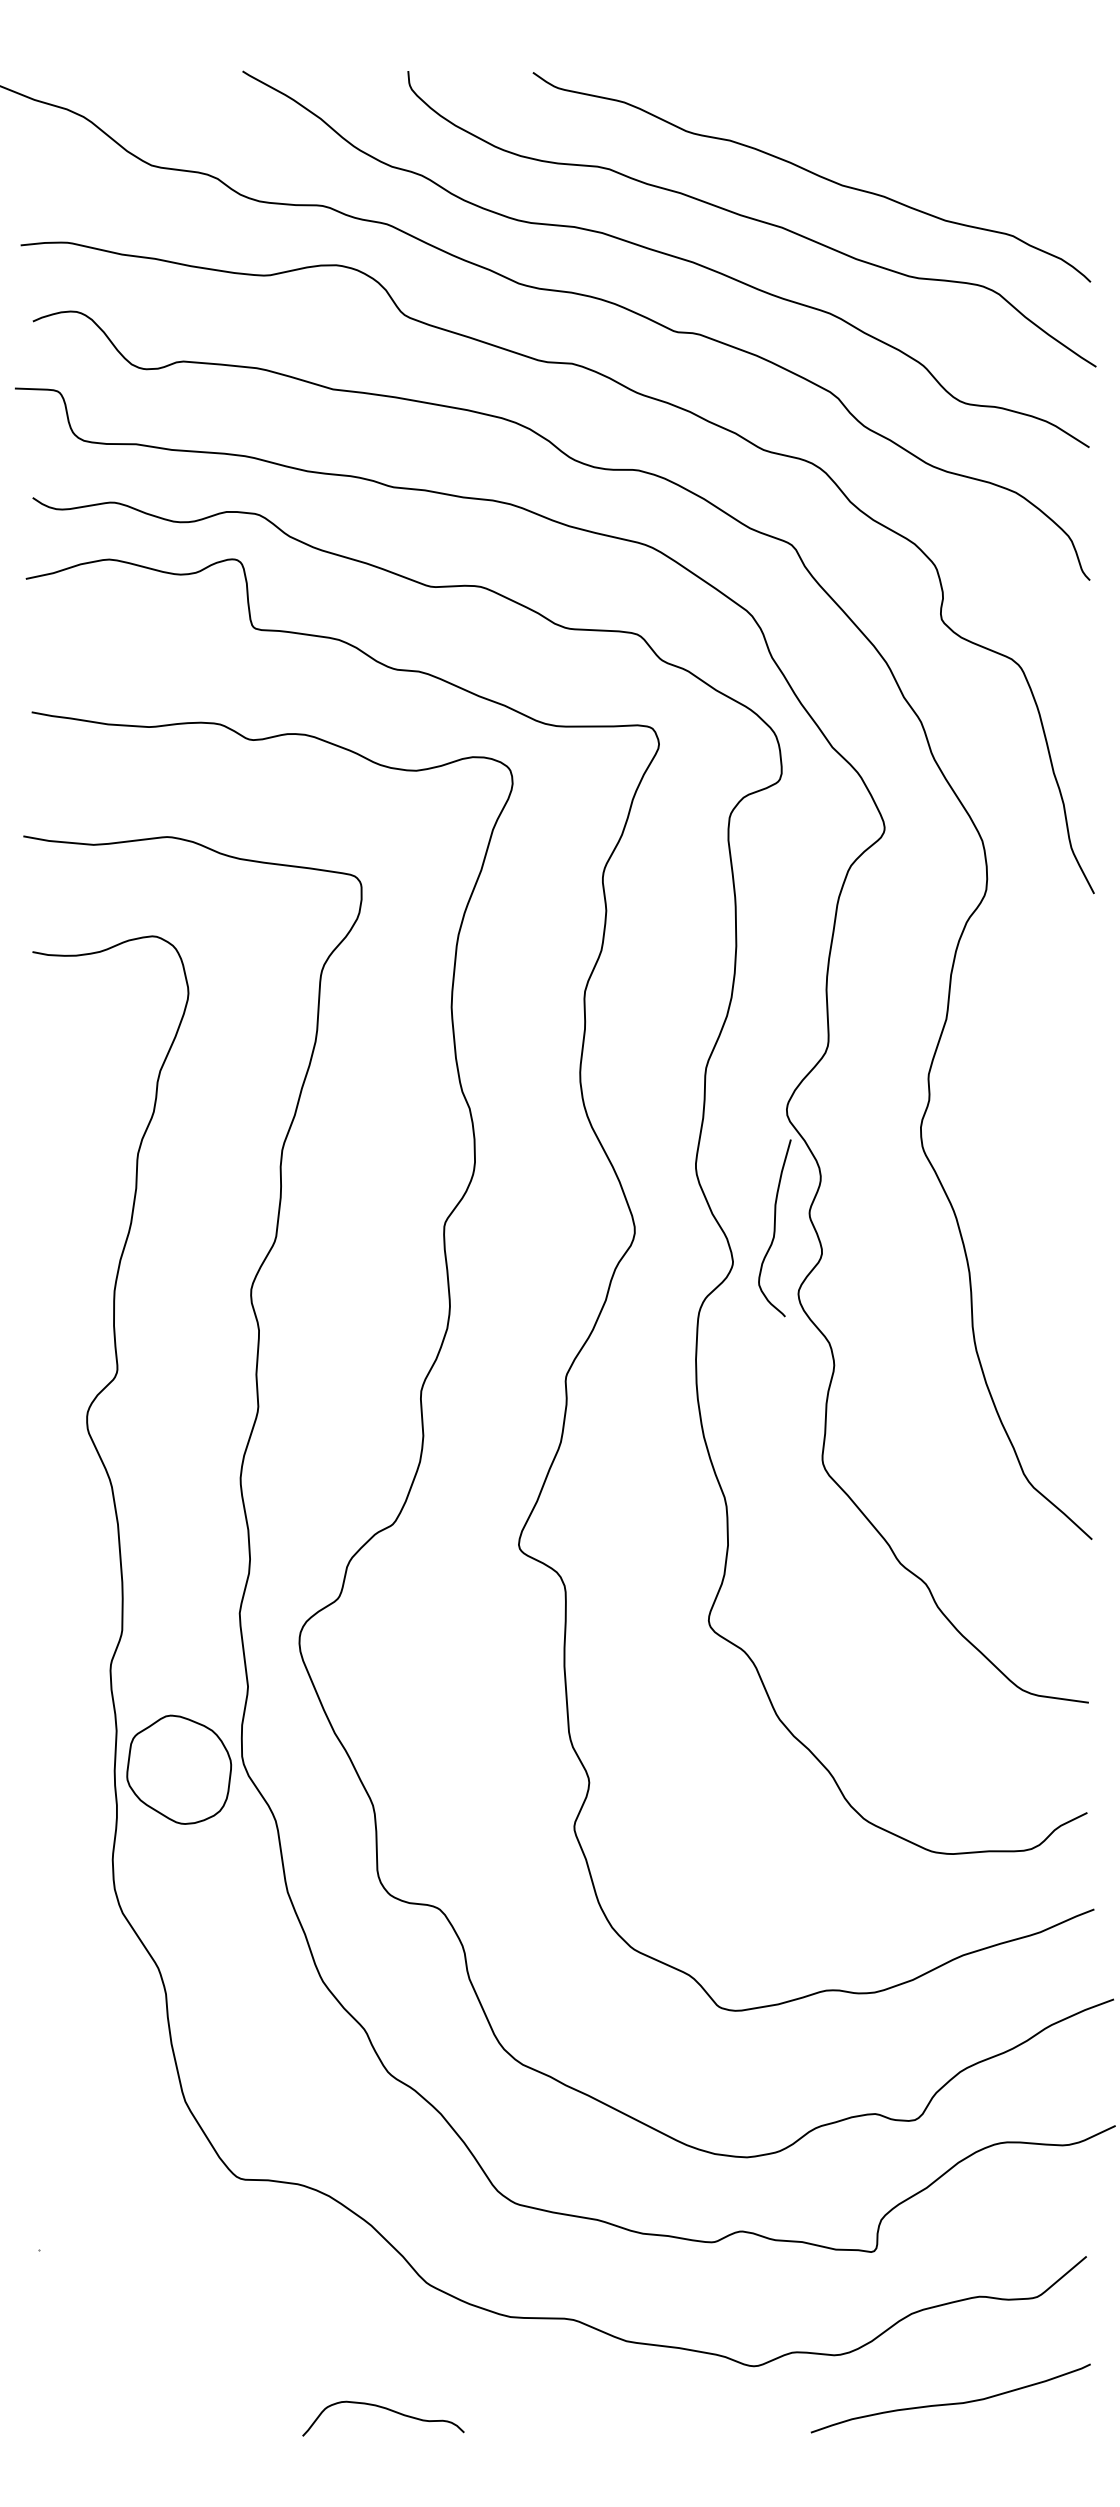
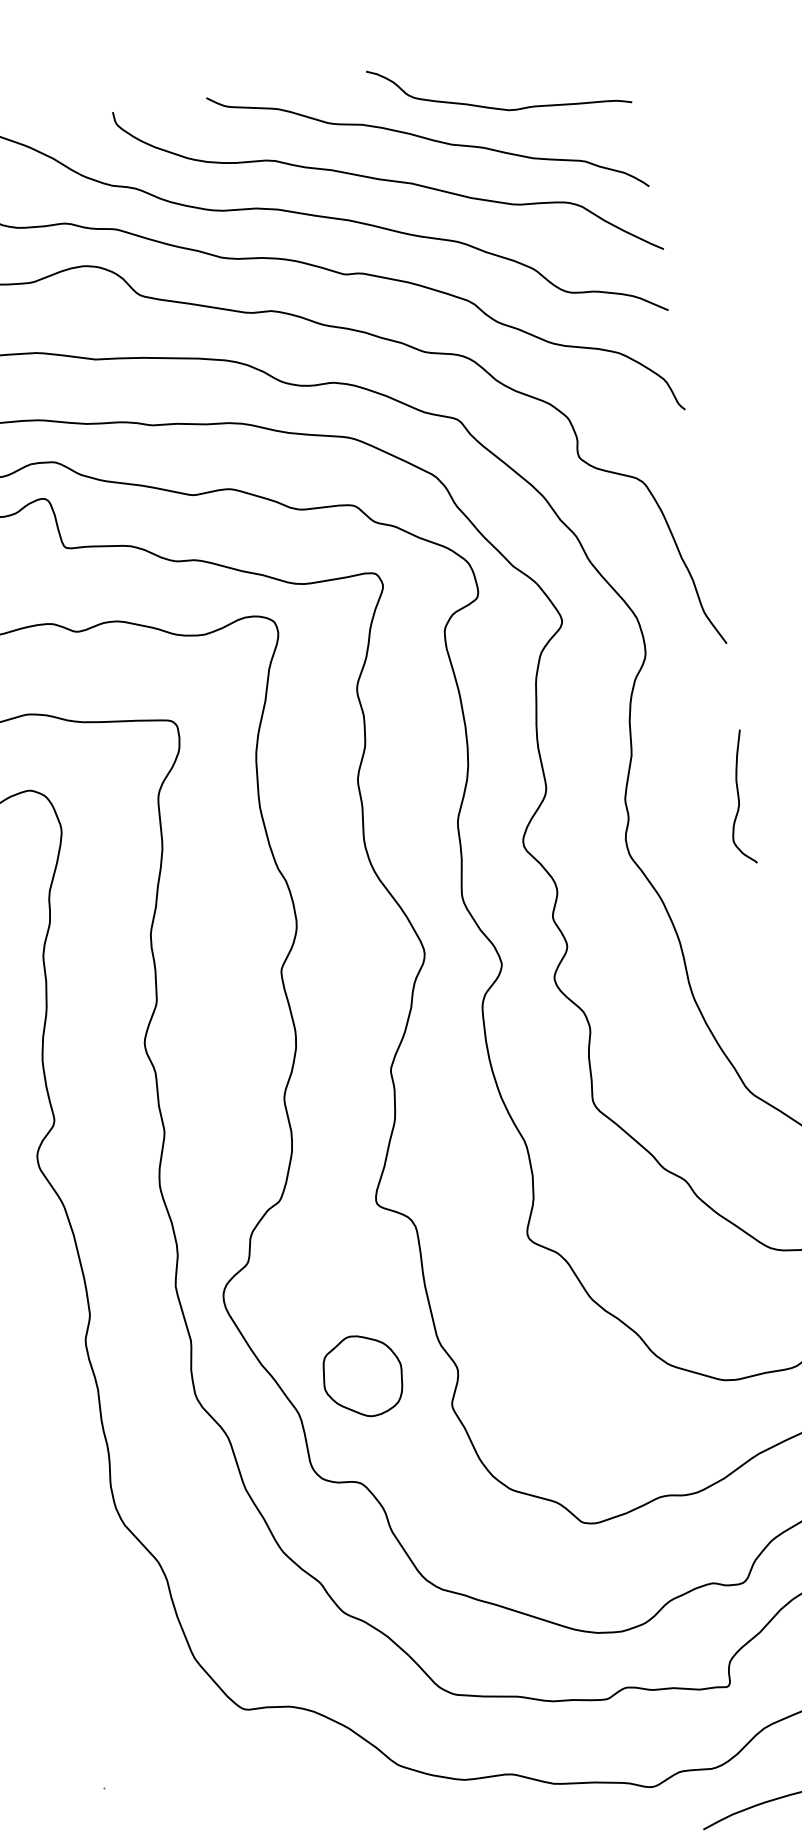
curve: (906, 146) -> (494, 107), added
curve: (774, 1228) -> (738, 798), moved
part: (179, 1769) -> (362, 1375), moved

